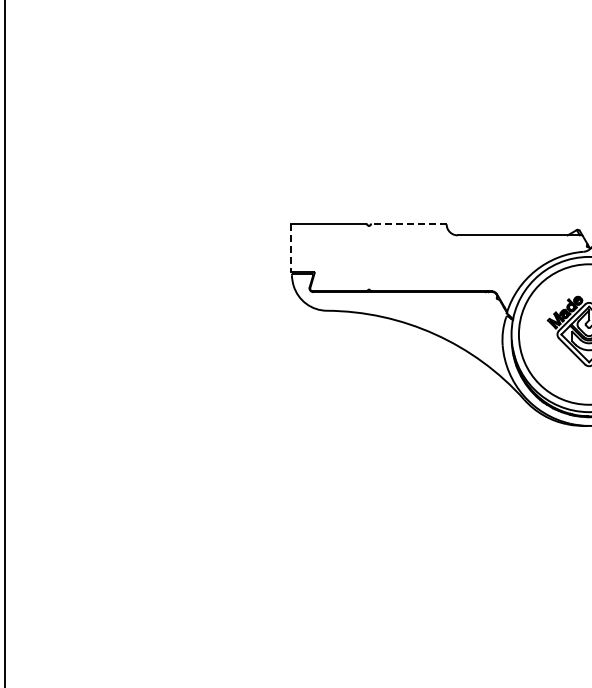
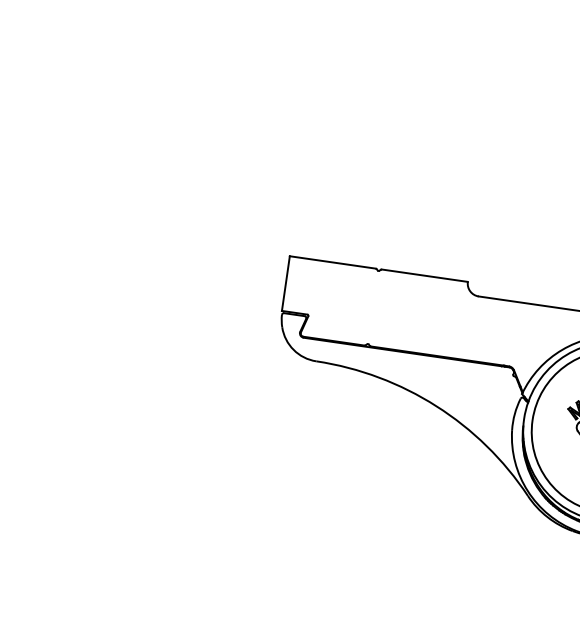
line: (408, 224) -> (424, 275), dashed -> solid
line: (291, 248) -> (285, 284), dashed -> solid

